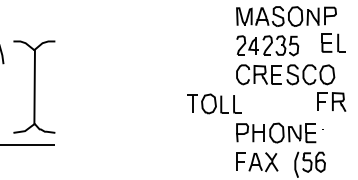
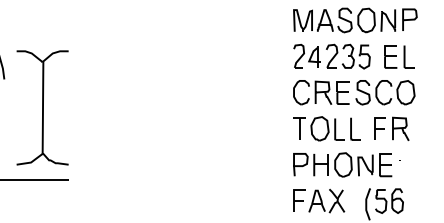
part: (333, 42) -> (398, 56), moved
part: (331, 101) -> (391, 128), moved
part: (214, 103) -> (326, 128), moved

